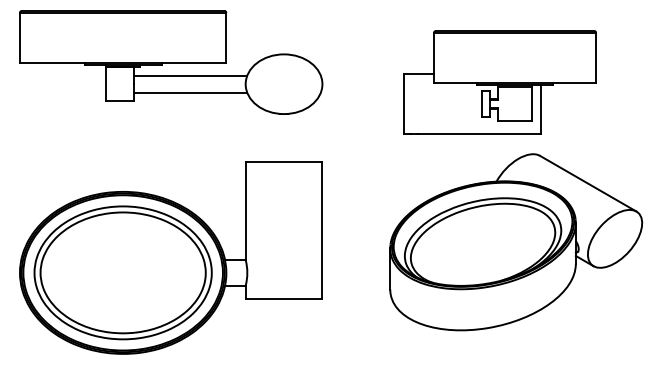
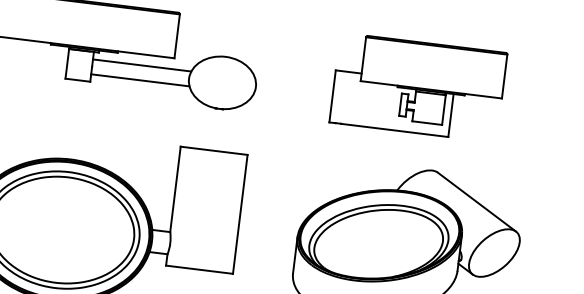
part: (499, 82) -> (417, 87), moved

